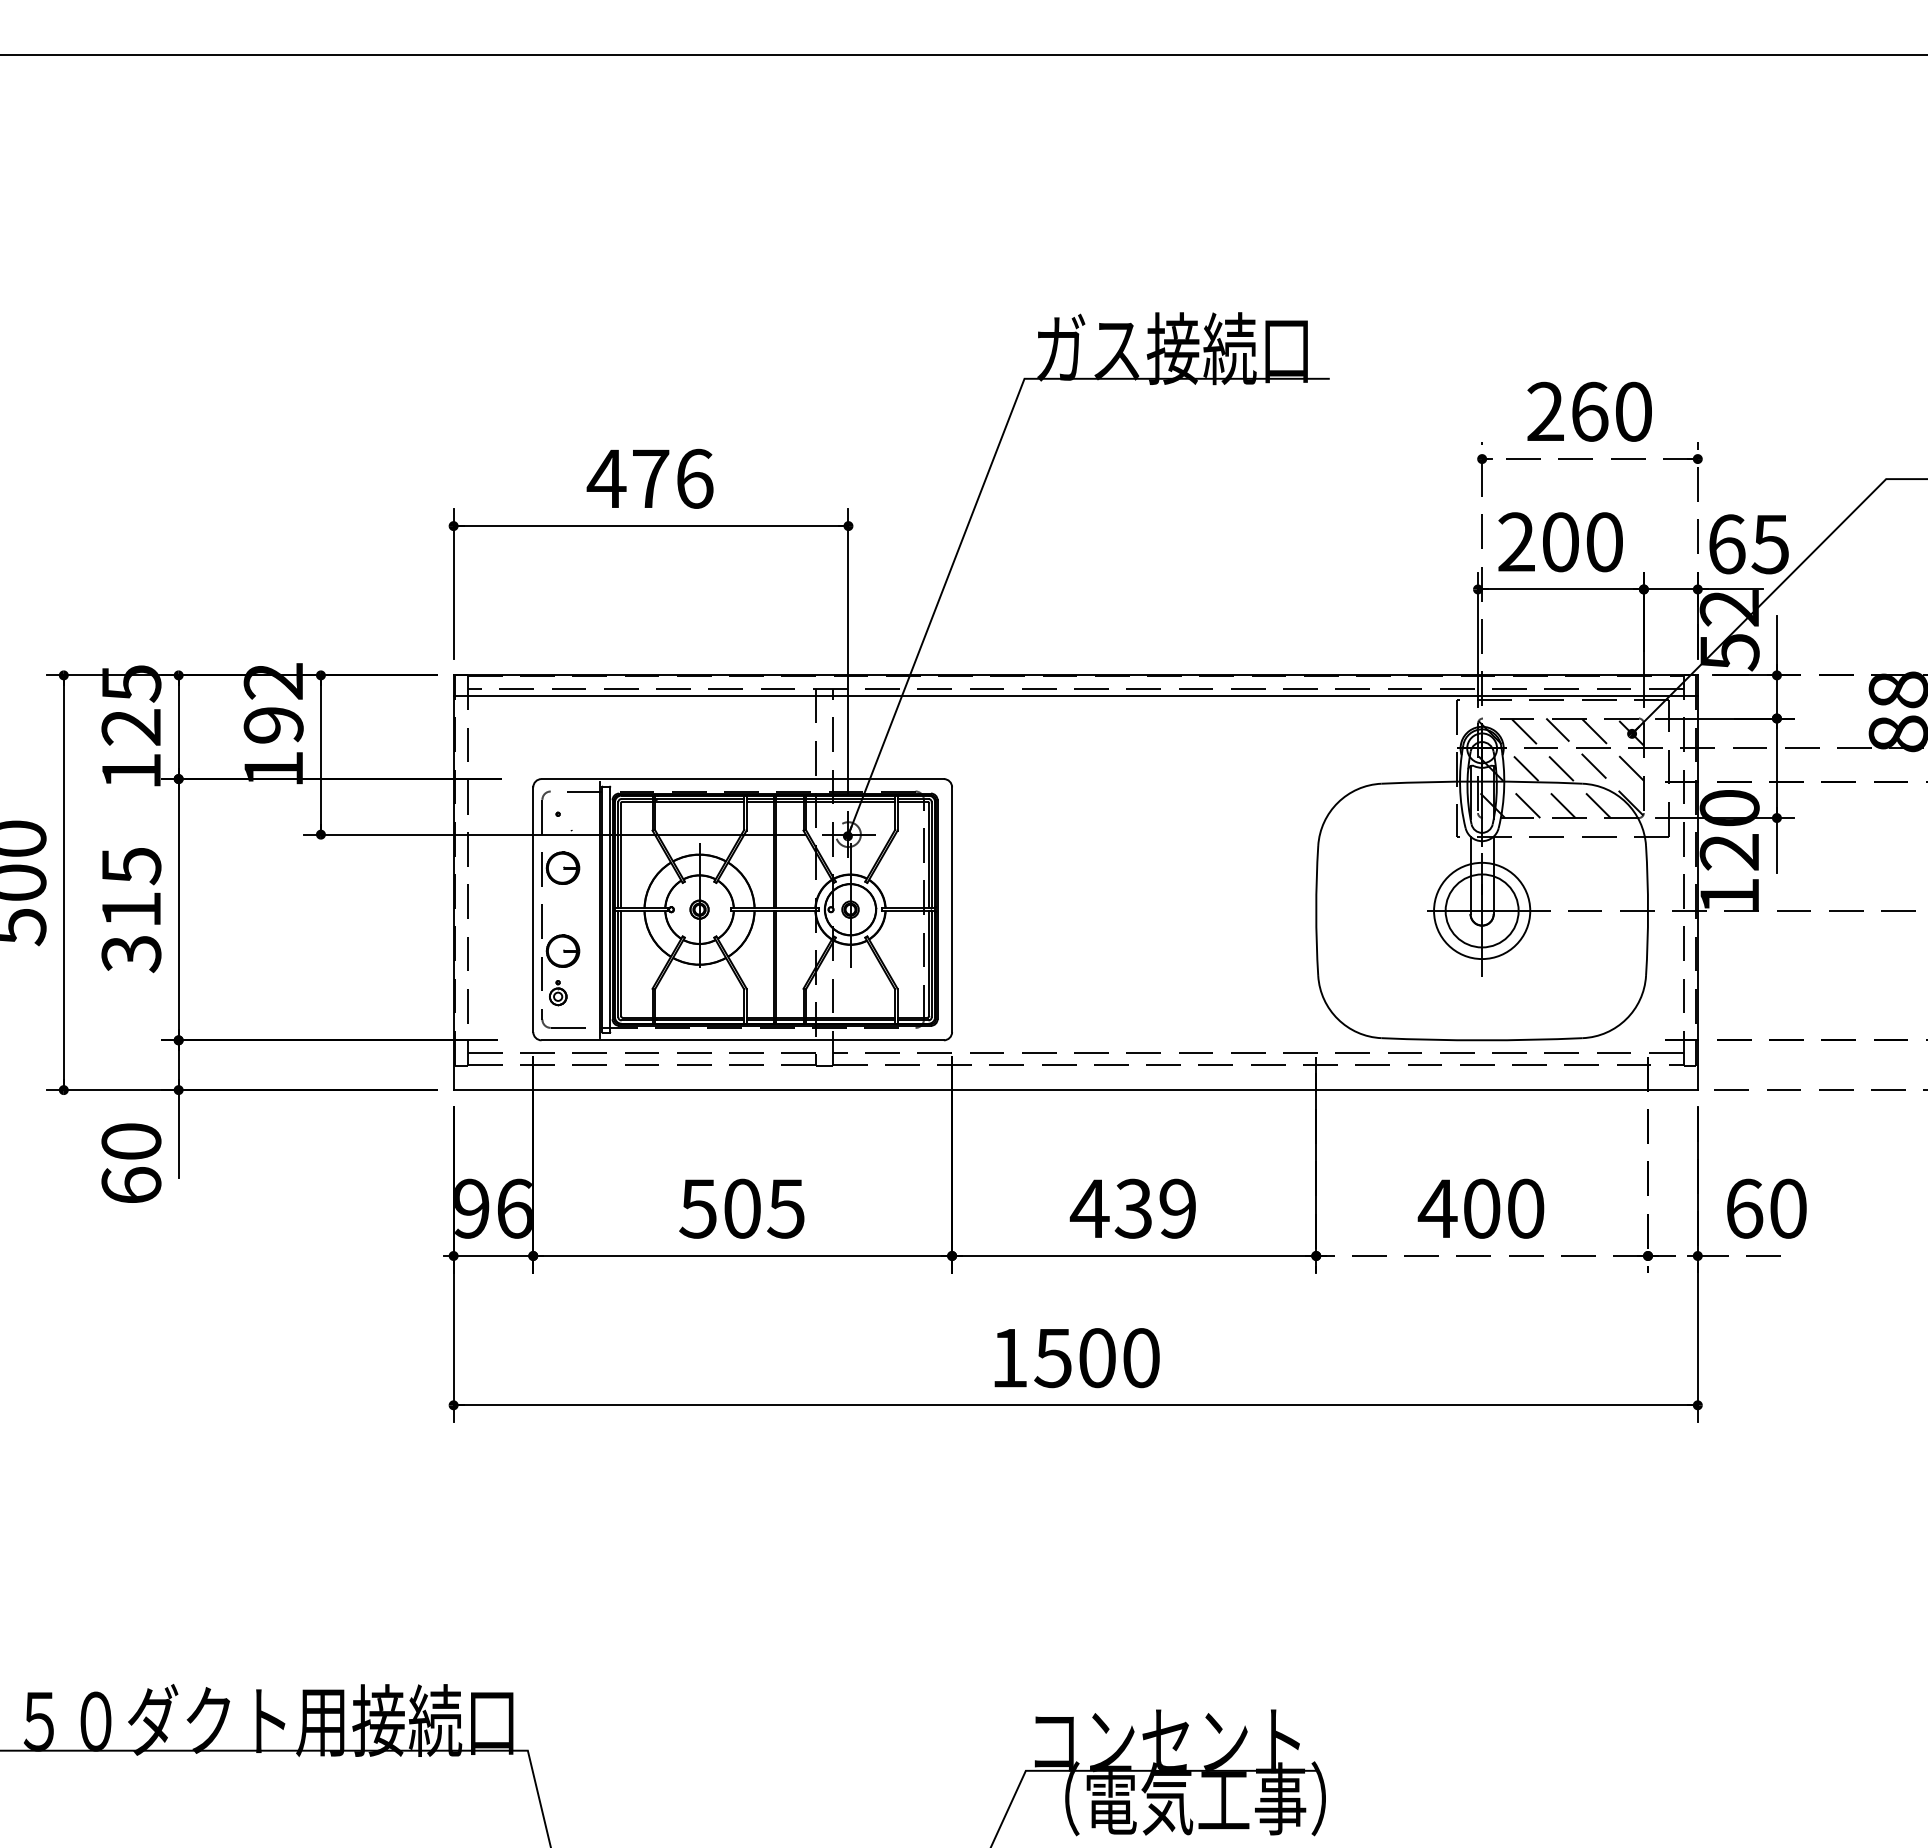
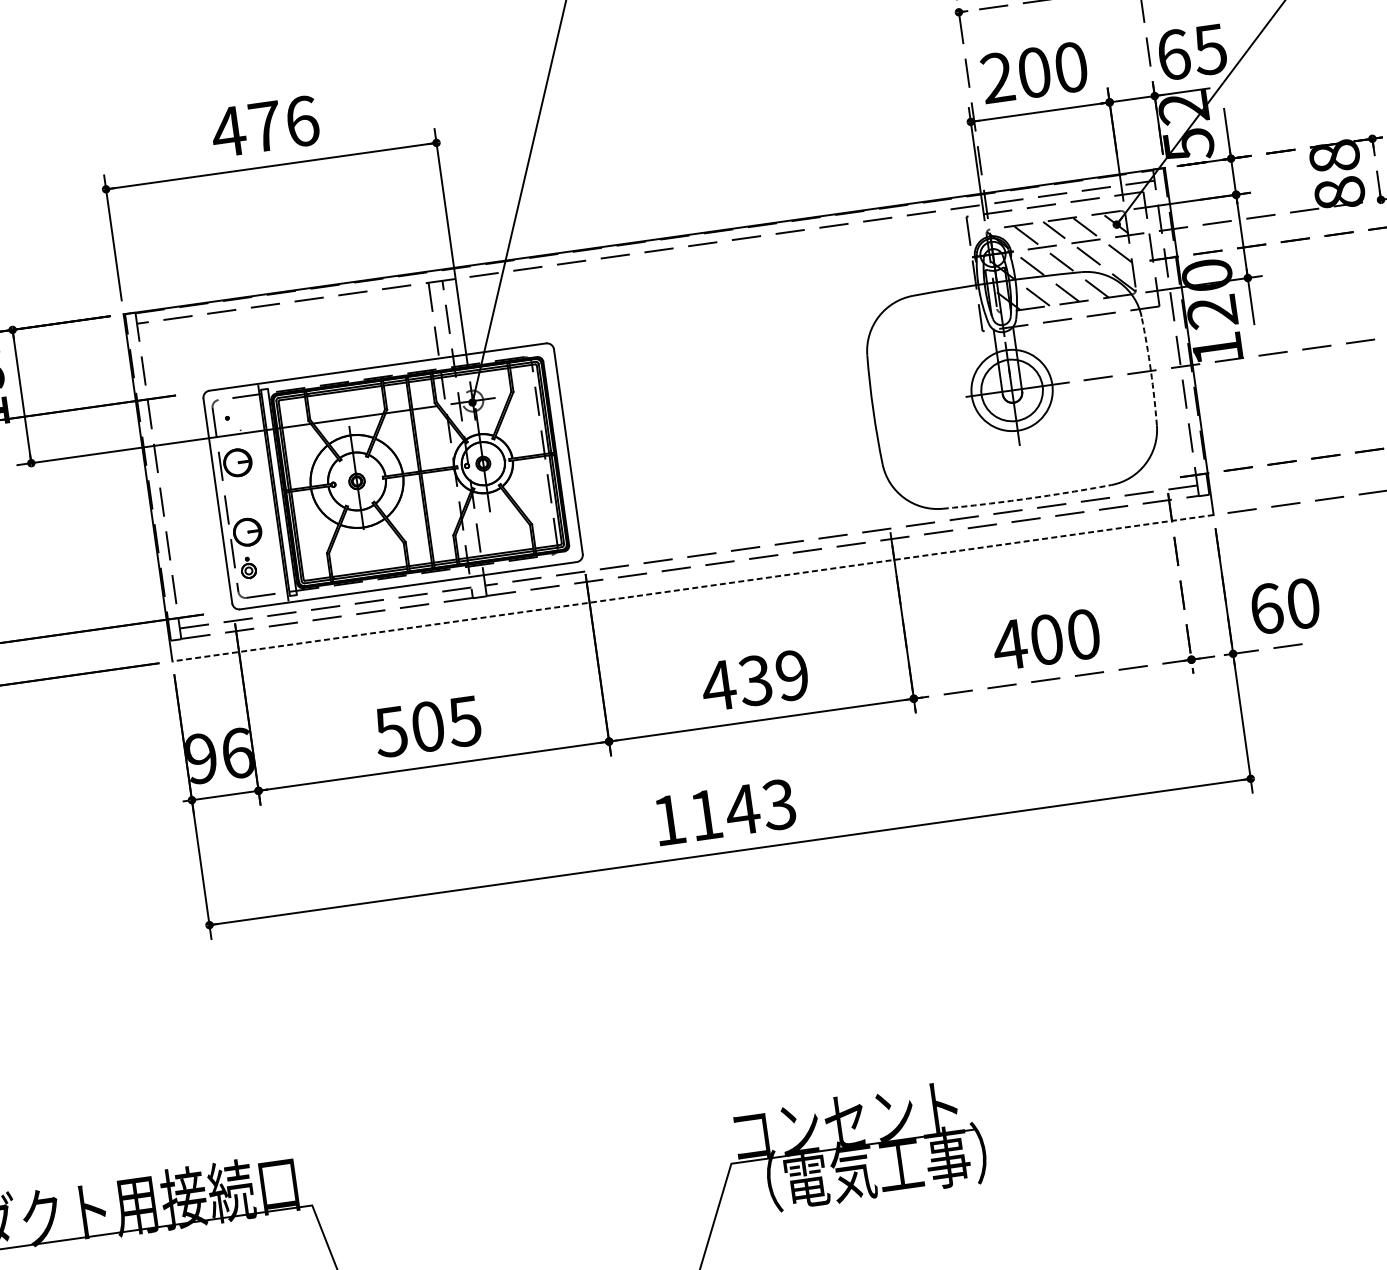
line: (1075, 696) -> (646, 258), removed
arc: (1648, 910) -> (1151, 370), solid -> dashed
arc: (1482, 1040) -> (1027, 498), solid -> dashed
line: (1075, 1090) -> (692, 588), solid -> dashed
text: (1096, 1358) -> (742, 810), 1500 -> 1143

